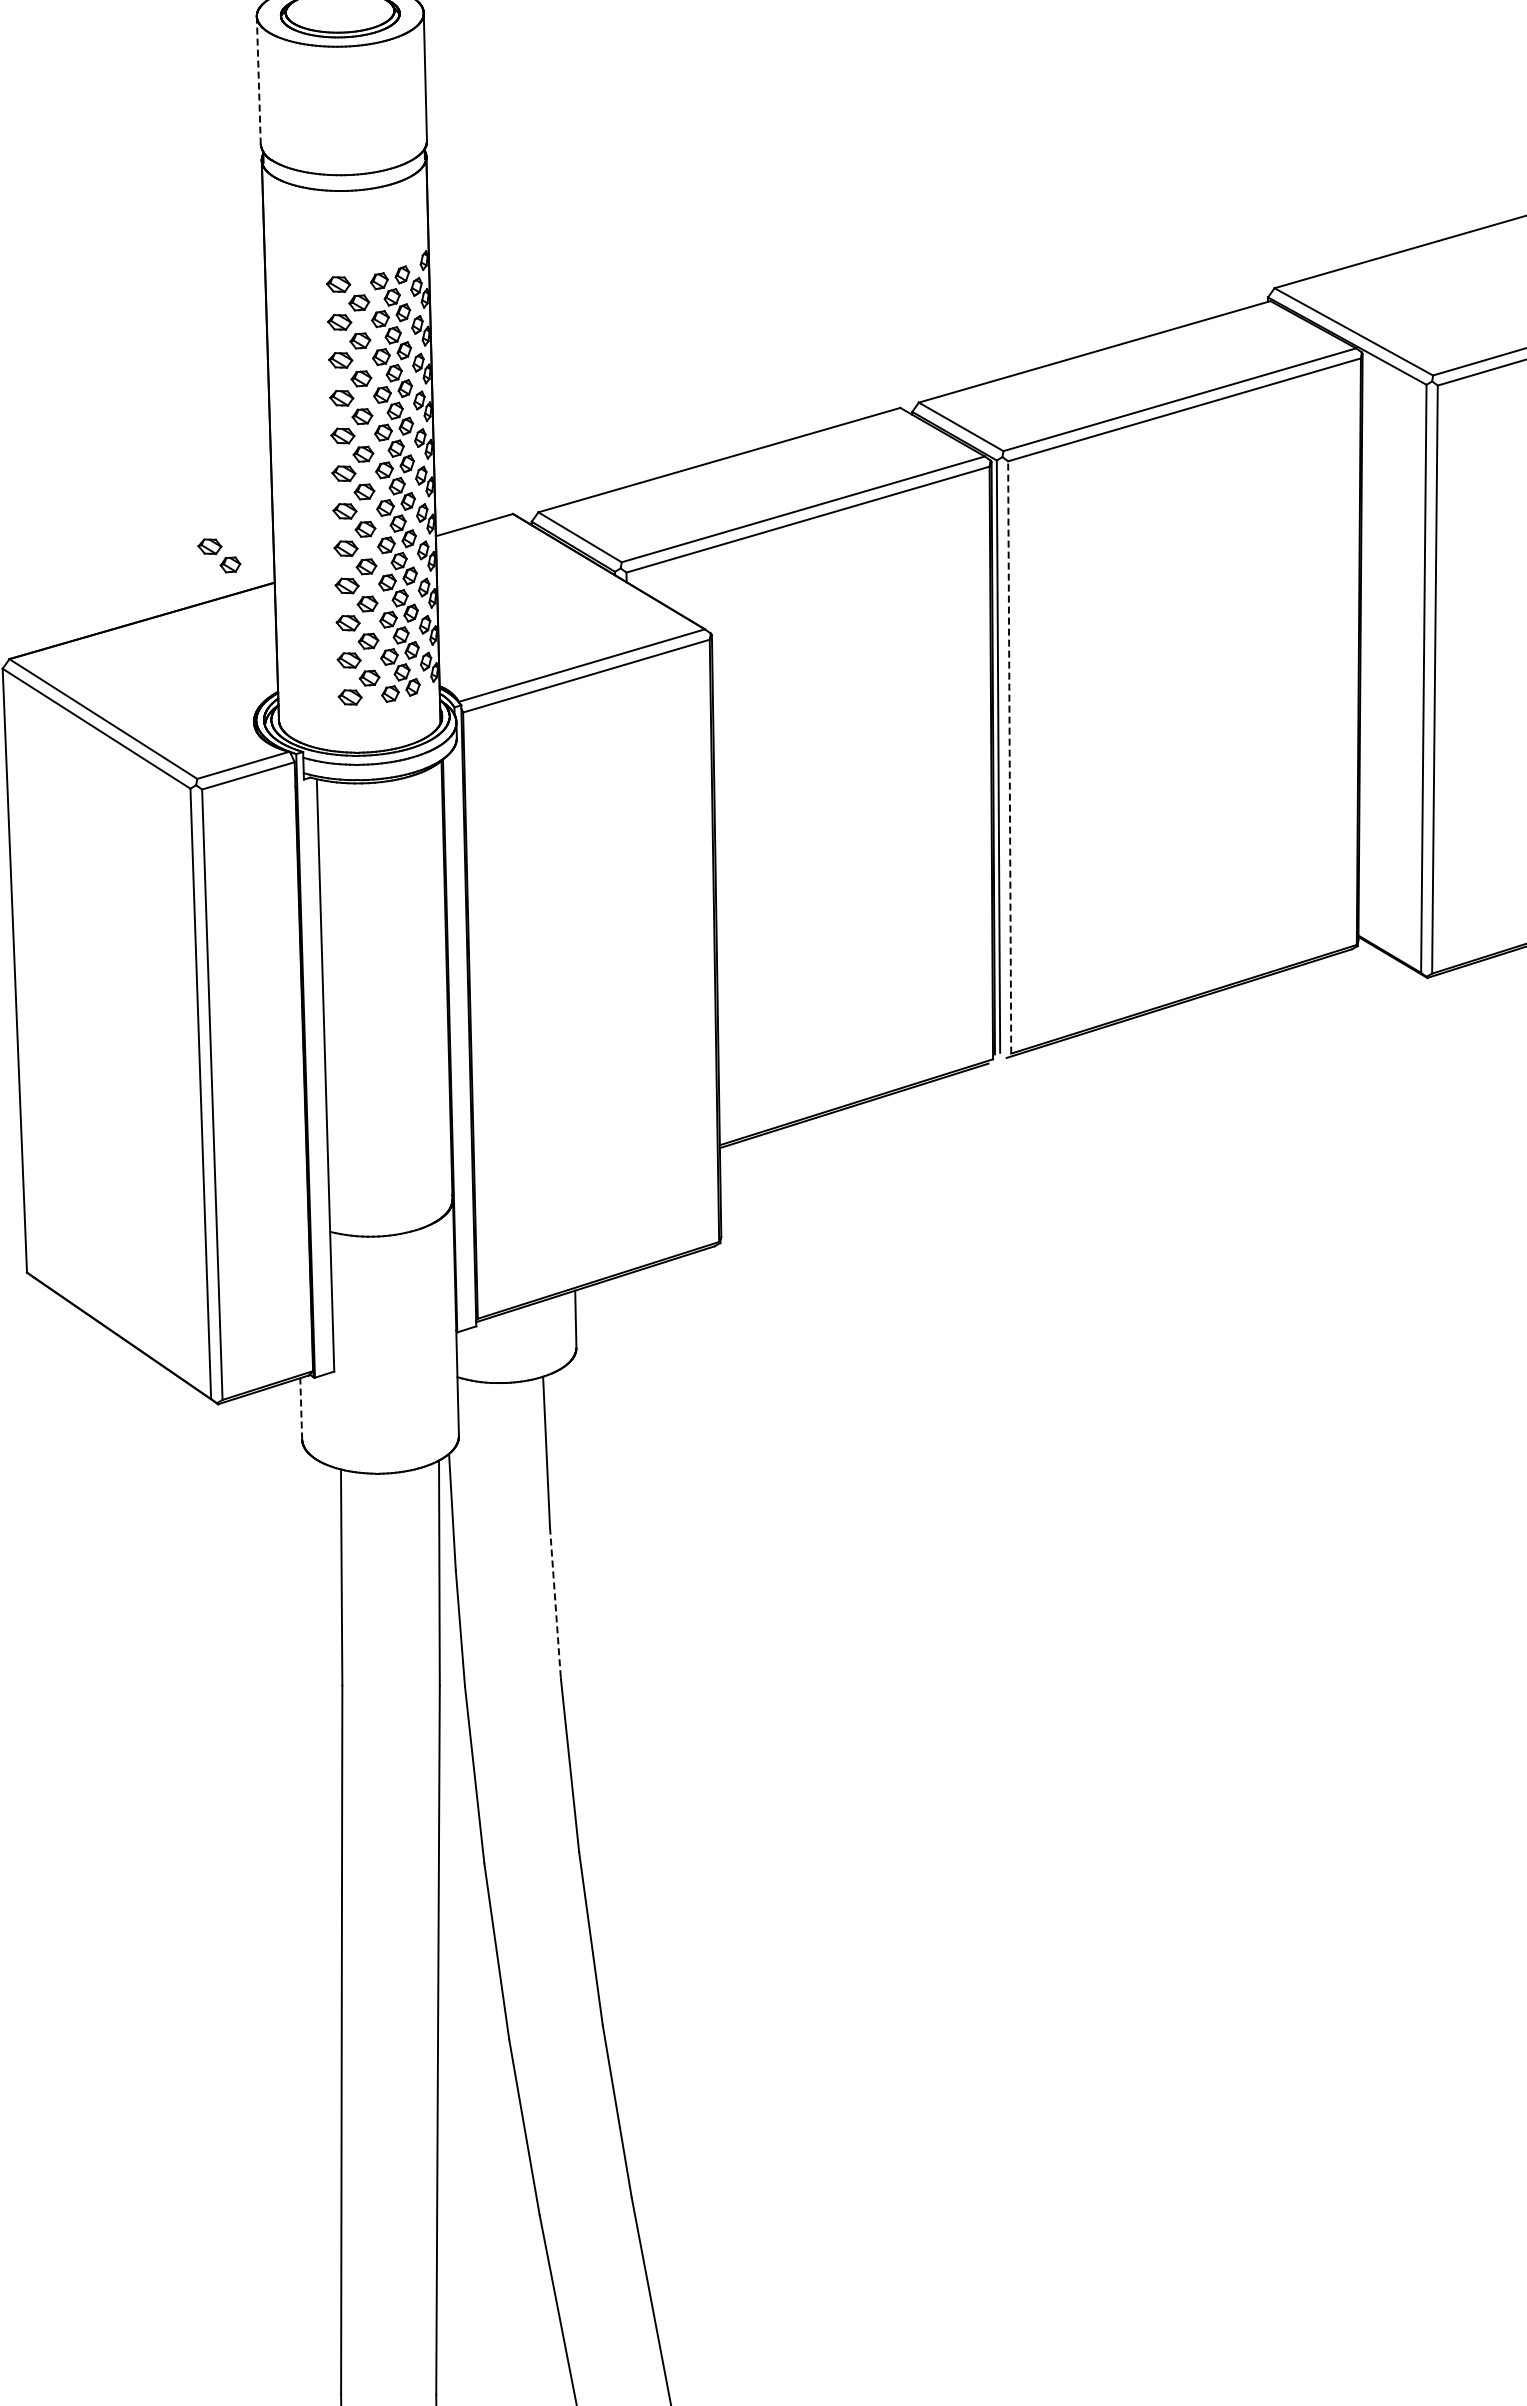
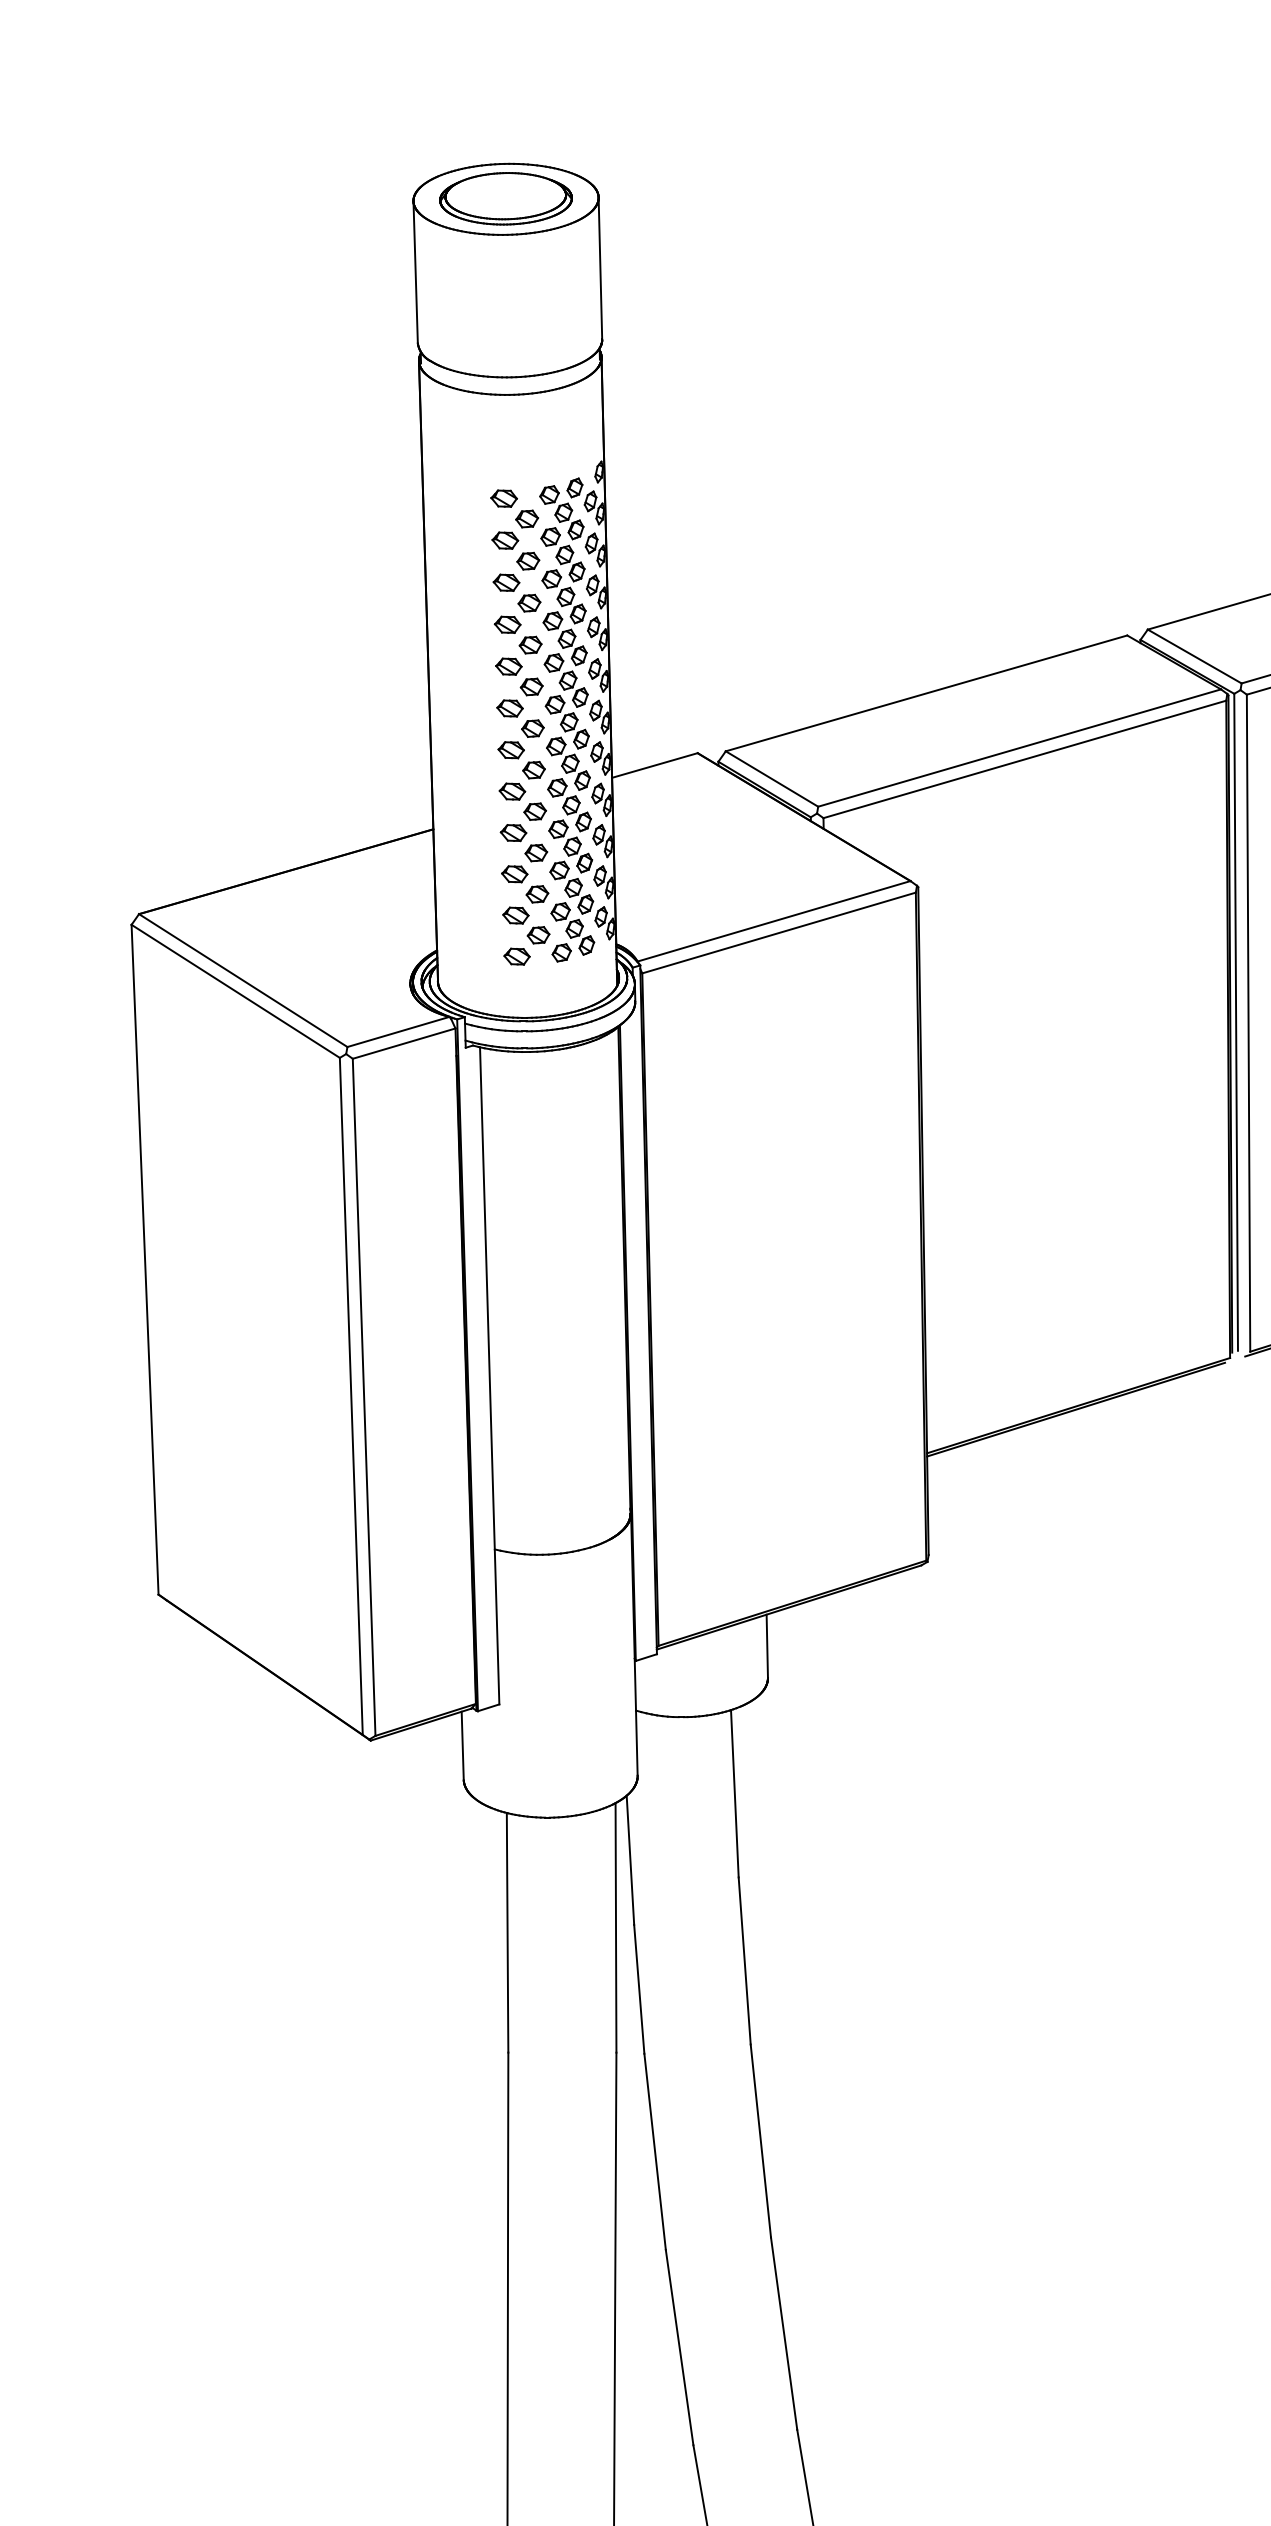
line: (258, 80) -> (415, 272), dashed -> solid
part: (219, 555) -> (372, 799), removed
line: (1009, 756) -> (1248, 1022), dashed -> solid
line: (301, 1408) -> (463, 1745), dashed -> solid
line: (555, 1602) -> (744, 1960), dashed -> solid

